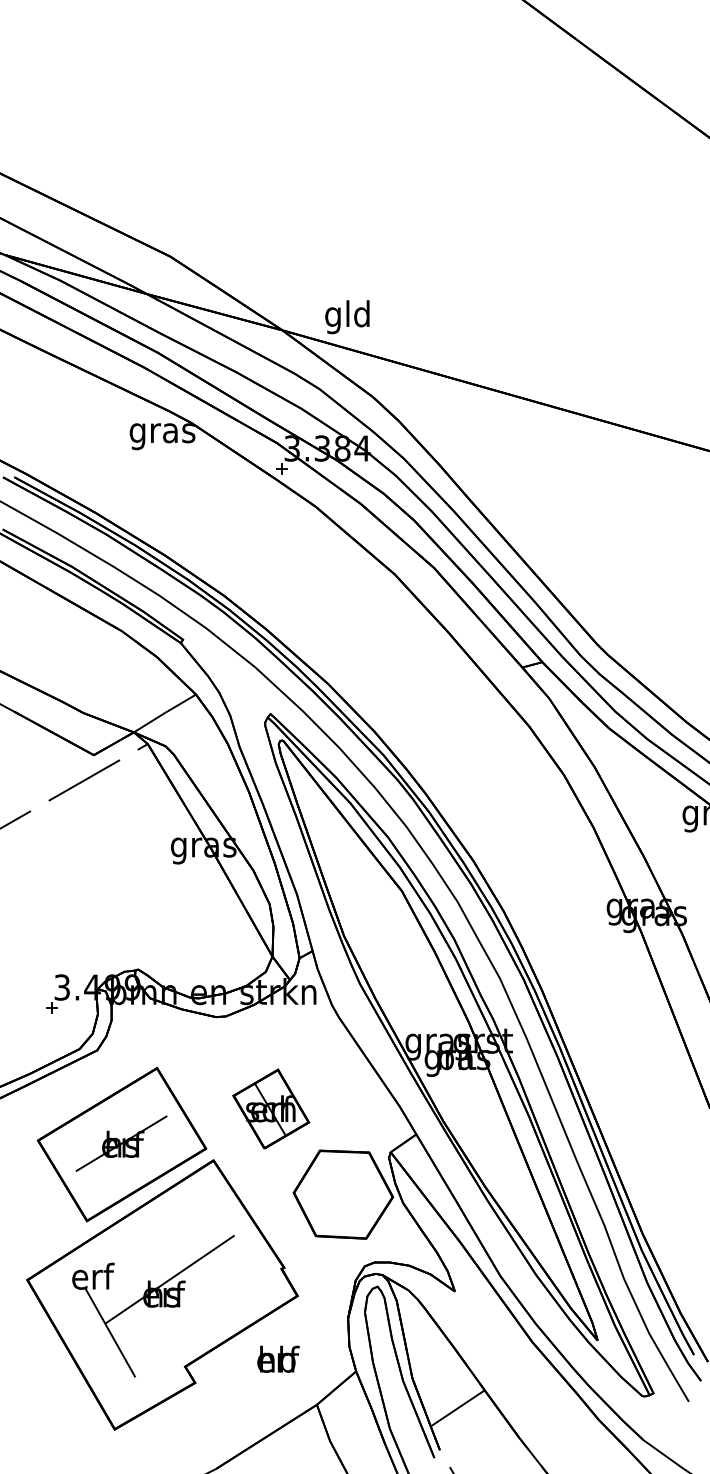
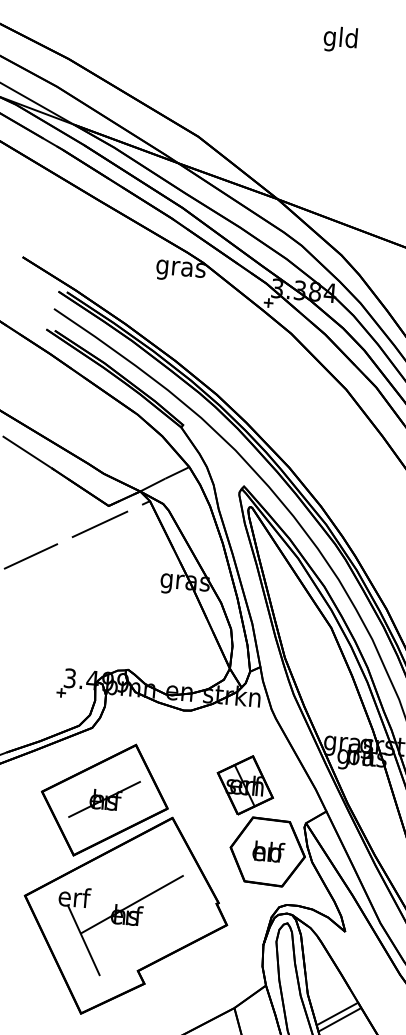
text: (347, 317) -> (340, 39), moved
part: (271, 1108) -> (245, 784), moved
text: (278, 1358) -> (268, 851), moved
line: (453, 1400) -> (337, 1013), added

